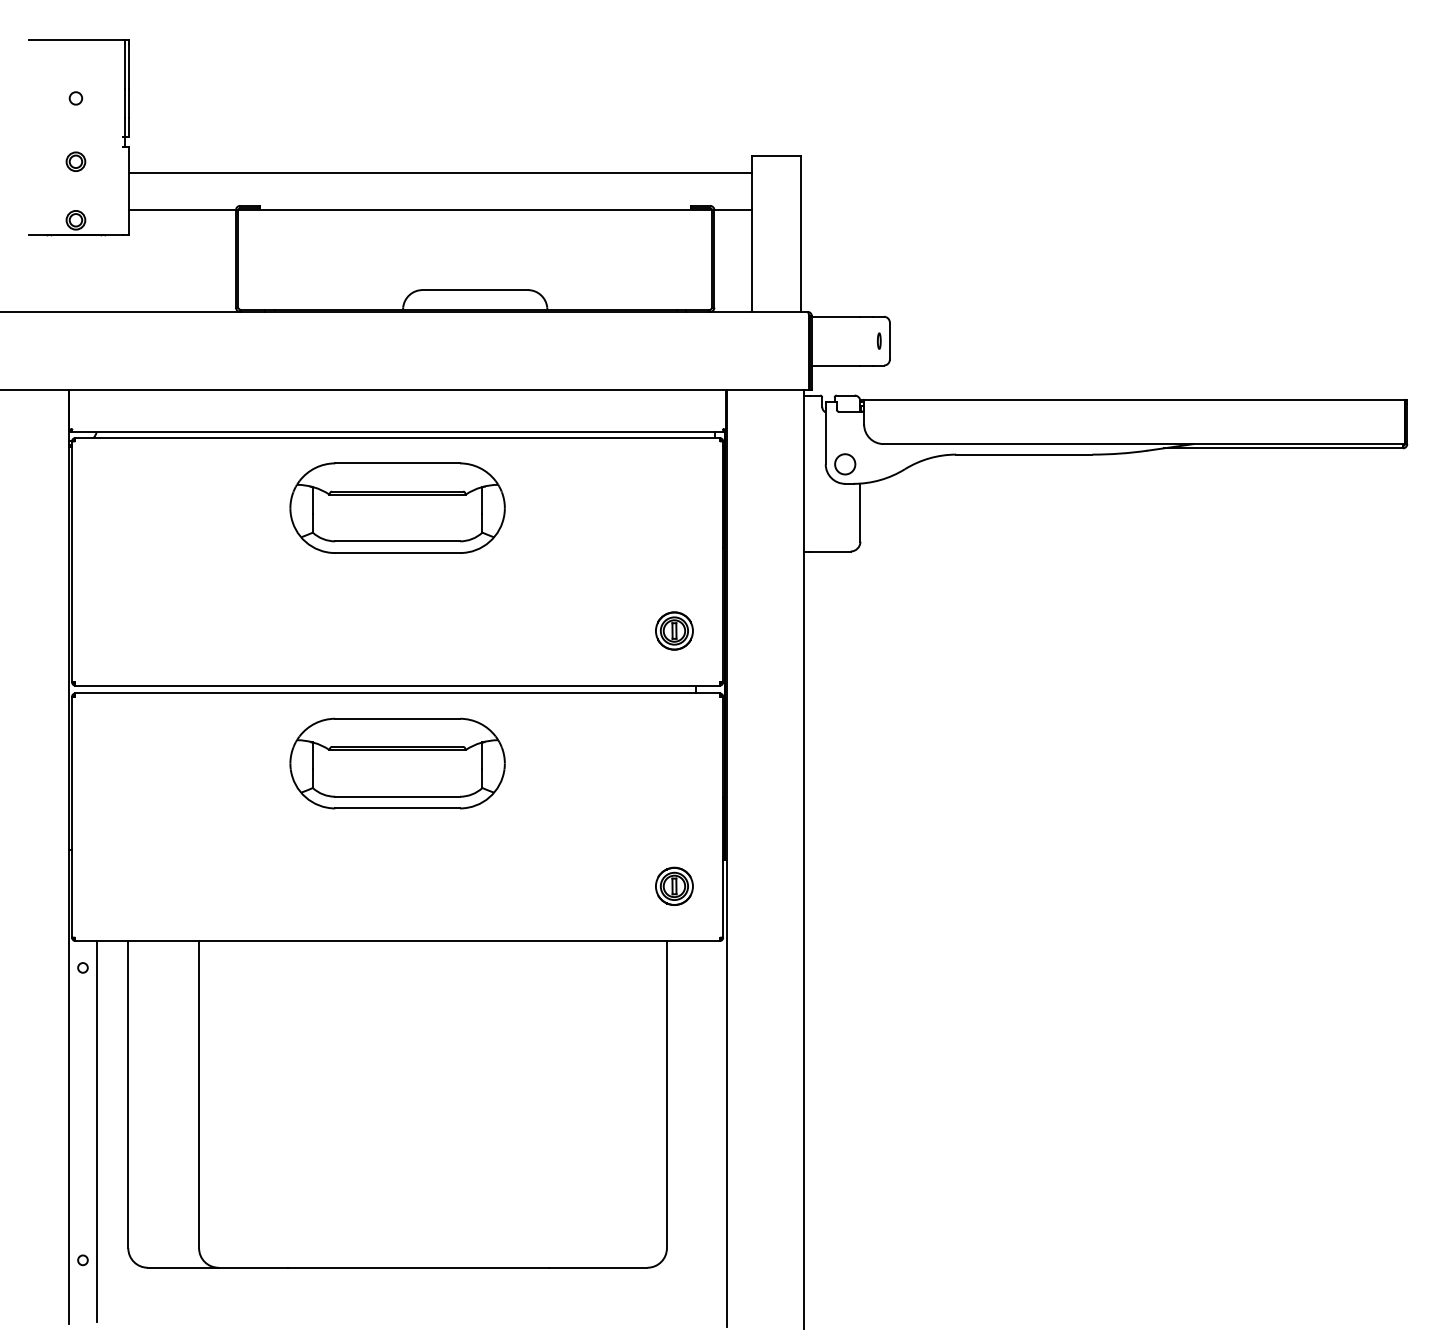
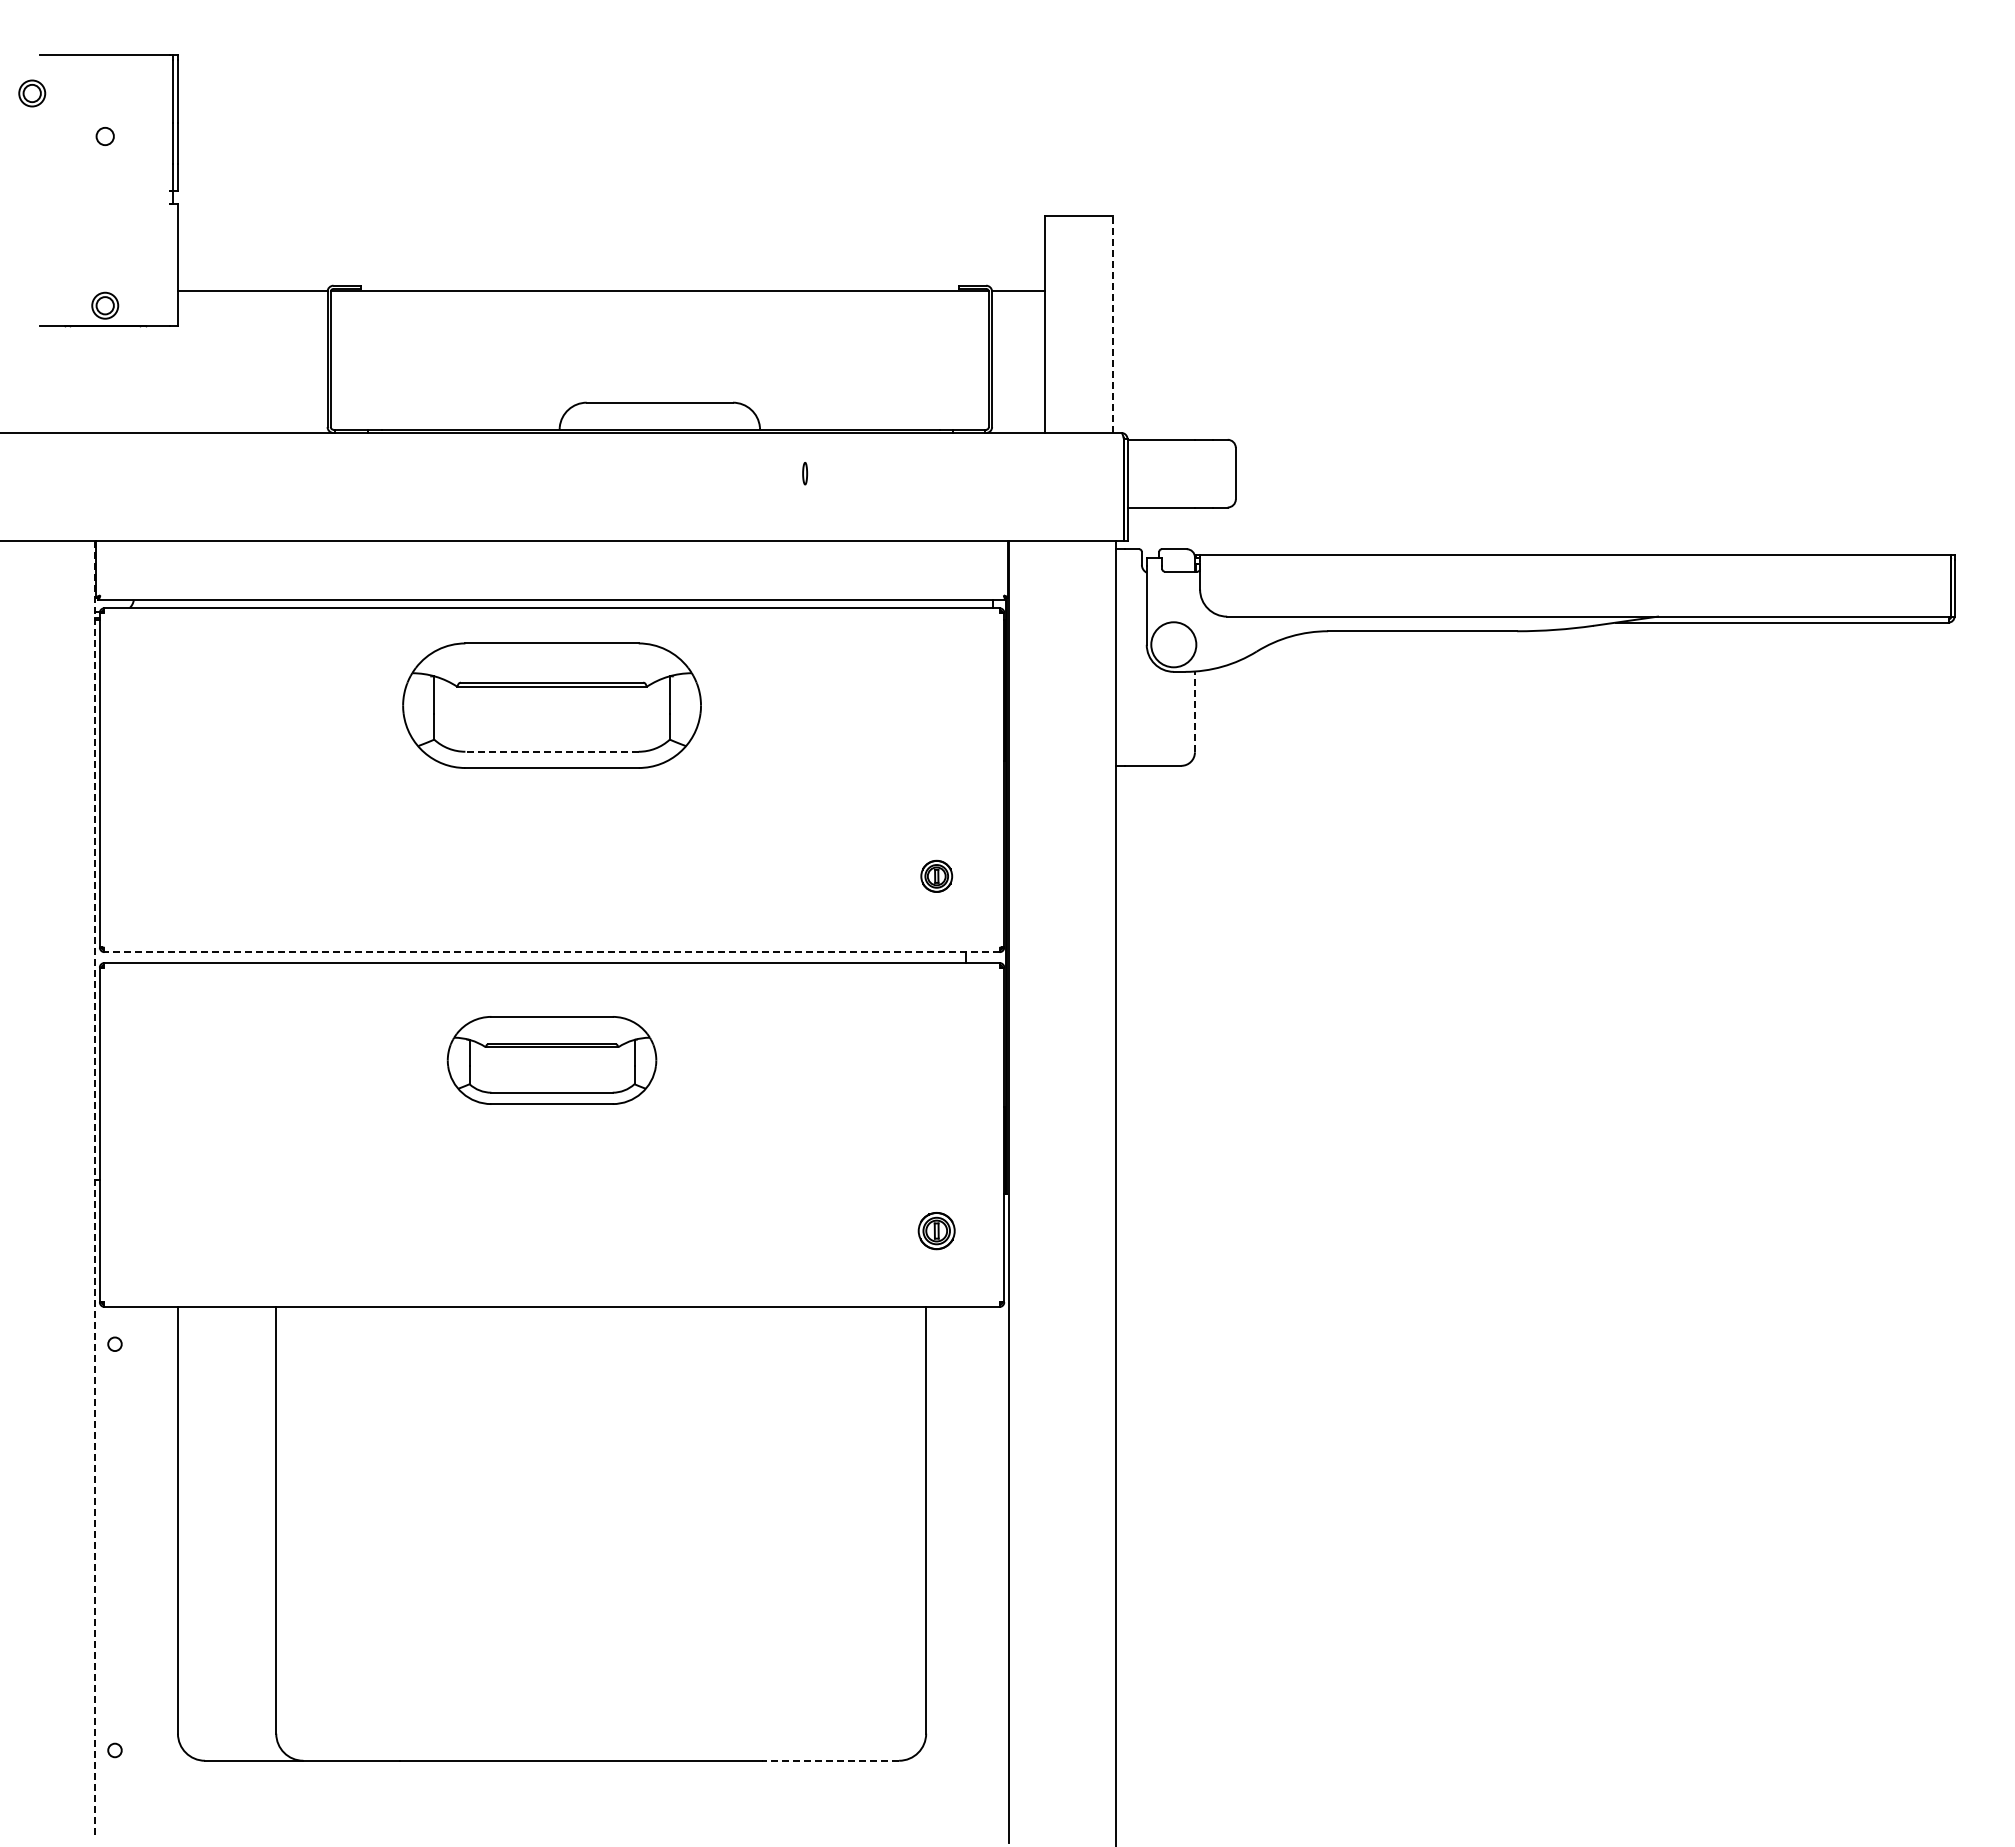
part: (76, 161) -> (32, 93), moved
line: (440, 172) -> (611, 239), removed
line: (801, 233) -> (1112, 324), solid -> dashed
part: (879, 341) -> (805, 473), moved
circle: (845, 464) -> (1173, 644), size x1.6
line: (860, 512) -> (1194, 711), solid -> dashed
line: (397, 541) -> (552, 751), solid -> dashed
part: (674, 631) -> (936, 876), size x0.6
line: (397, 685) -> (552, 952), solid -> dashed
part: (397, 763) -> (551, 1060), size x0.7
line: (68, 857) -> (95, 1190), solid -> dashed
part: (674, 886) -> (936, 1230), size x0.7
line: (96, 1131) -> (133, 1571), removed
line: (598, 1267) -> (830, 1760), solid -> dashed

